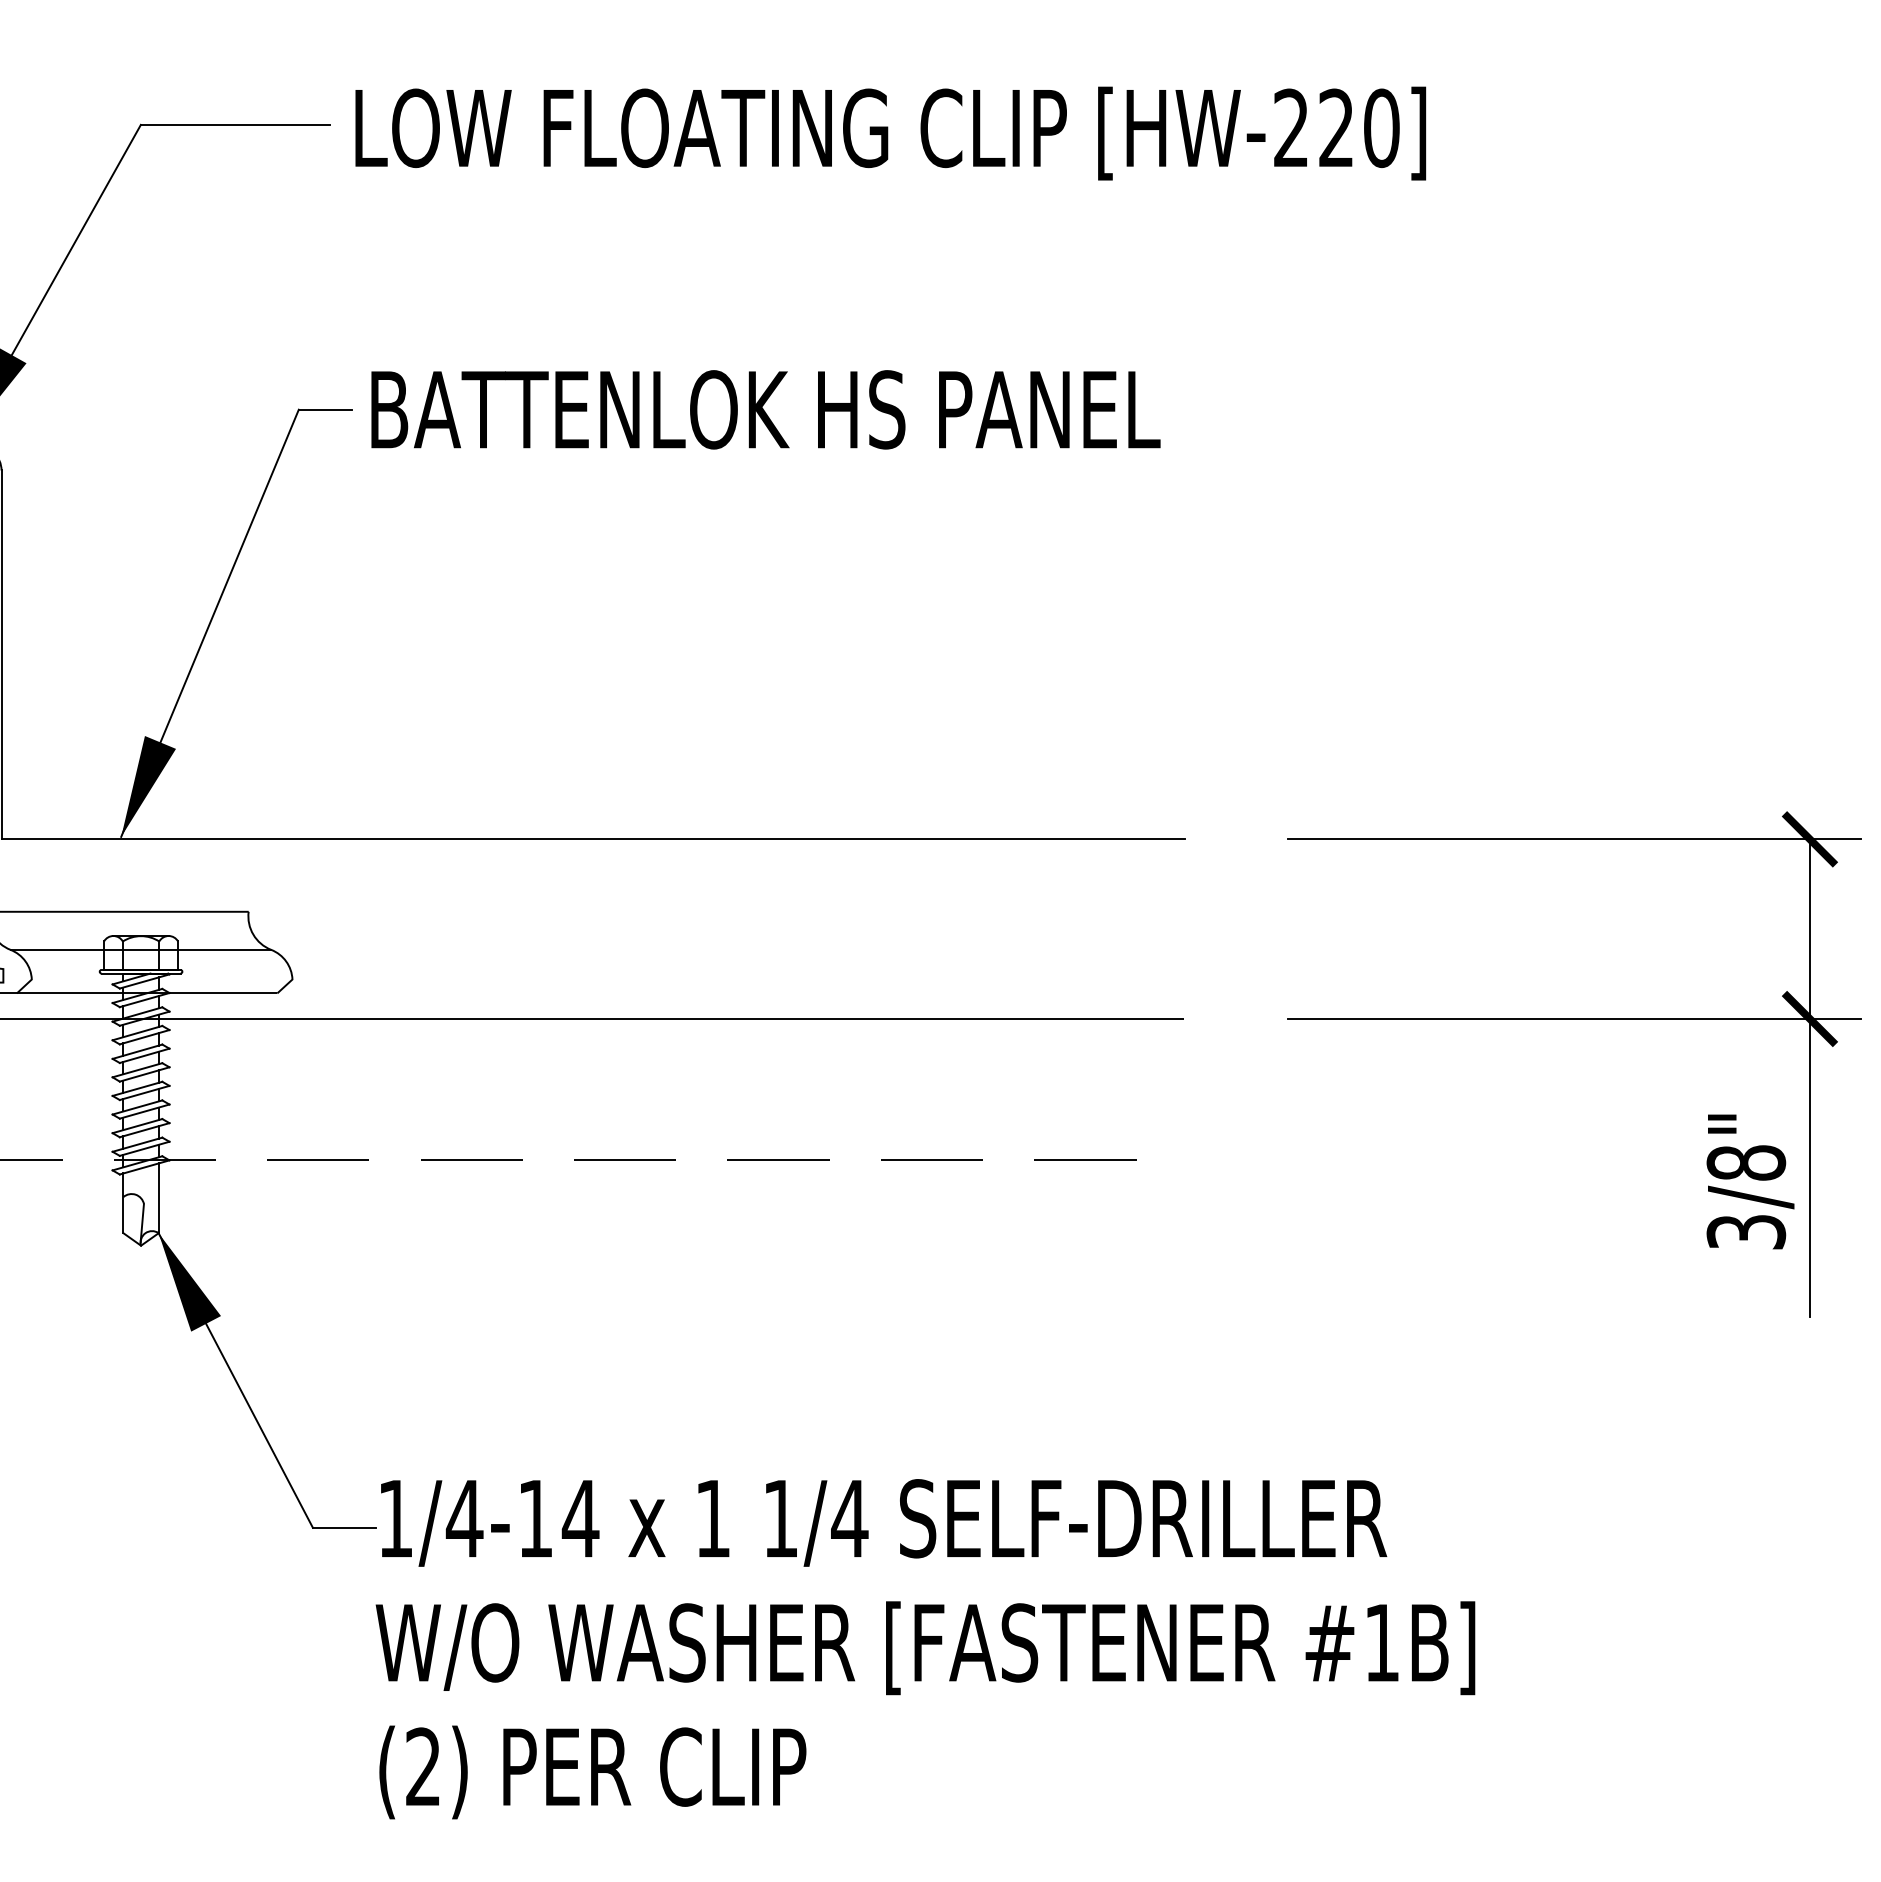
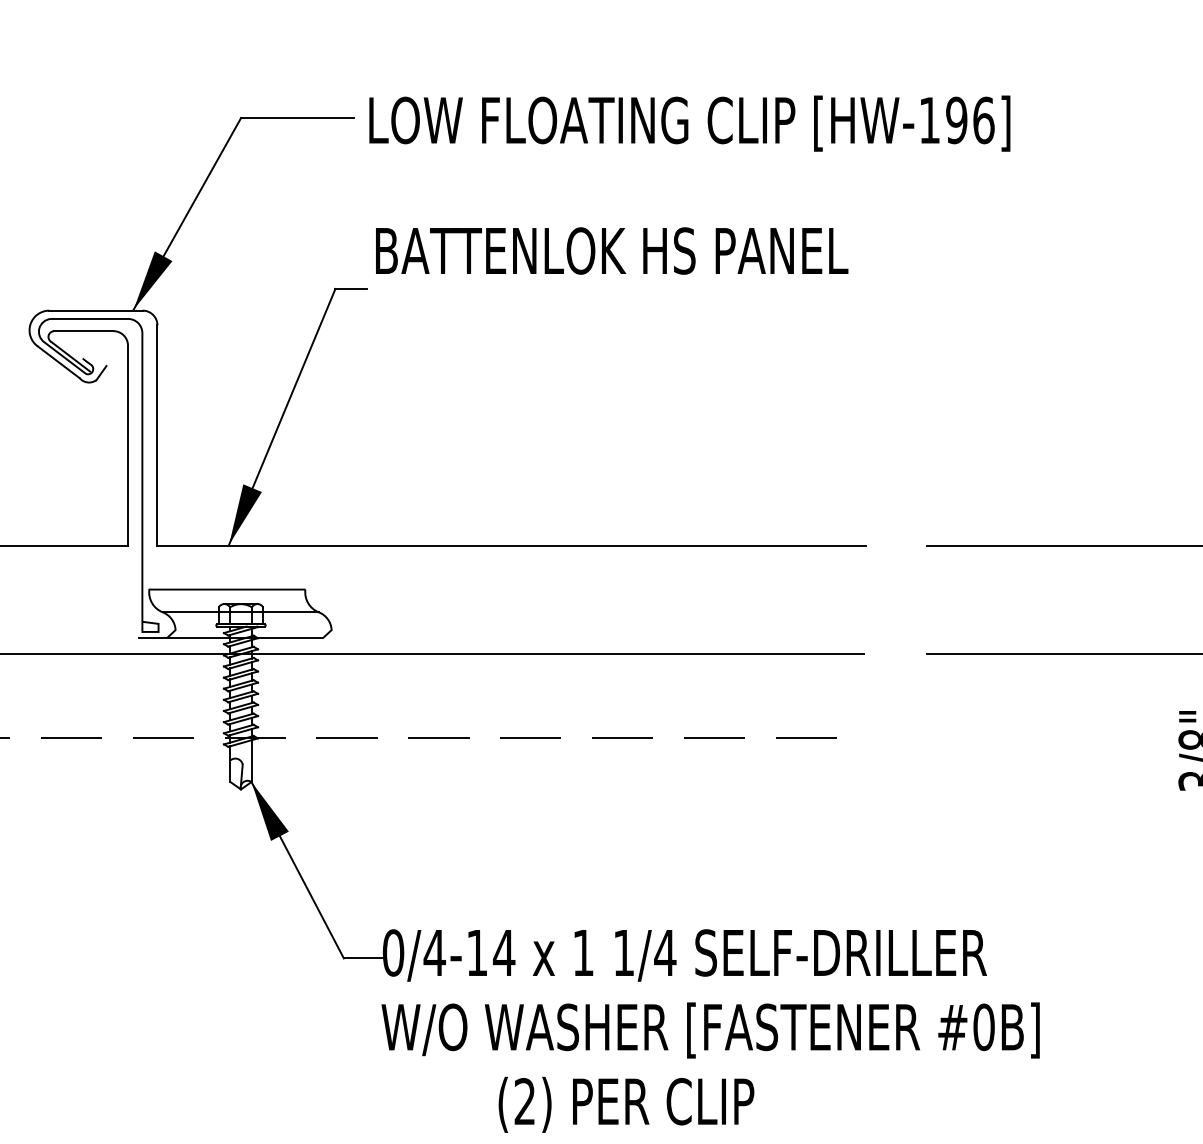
text: (1336, 128) -> (956, 120), [HW-220] -> [HW-196]
text: (766, 408) -> (612, 250), moved
text: (395, 1517) -> (393, 952), 1/4-14 -> 0/4-14
text: (1381, 1643) -> (983, 1027), #1B] -> #0B]
text: (592, 1771) -> (626, 1104), moved

